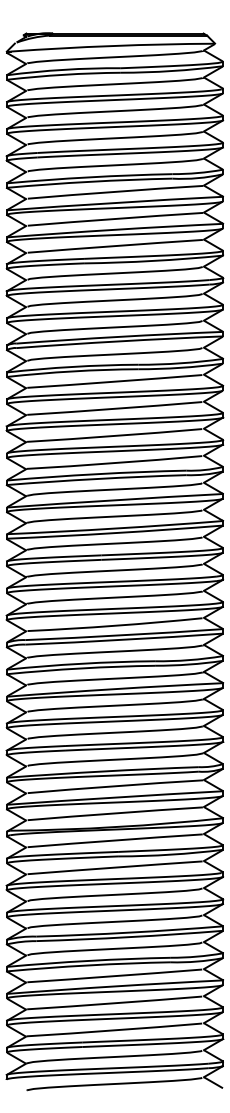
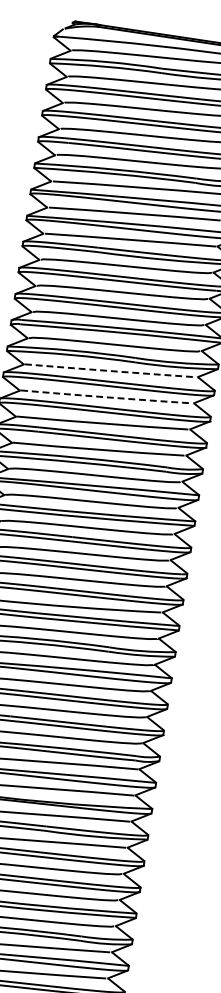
arc: (114, 381) -> (110, 370), solid -> dashed
arc: (114, 408) -> (106, 396), solid -> dashed

